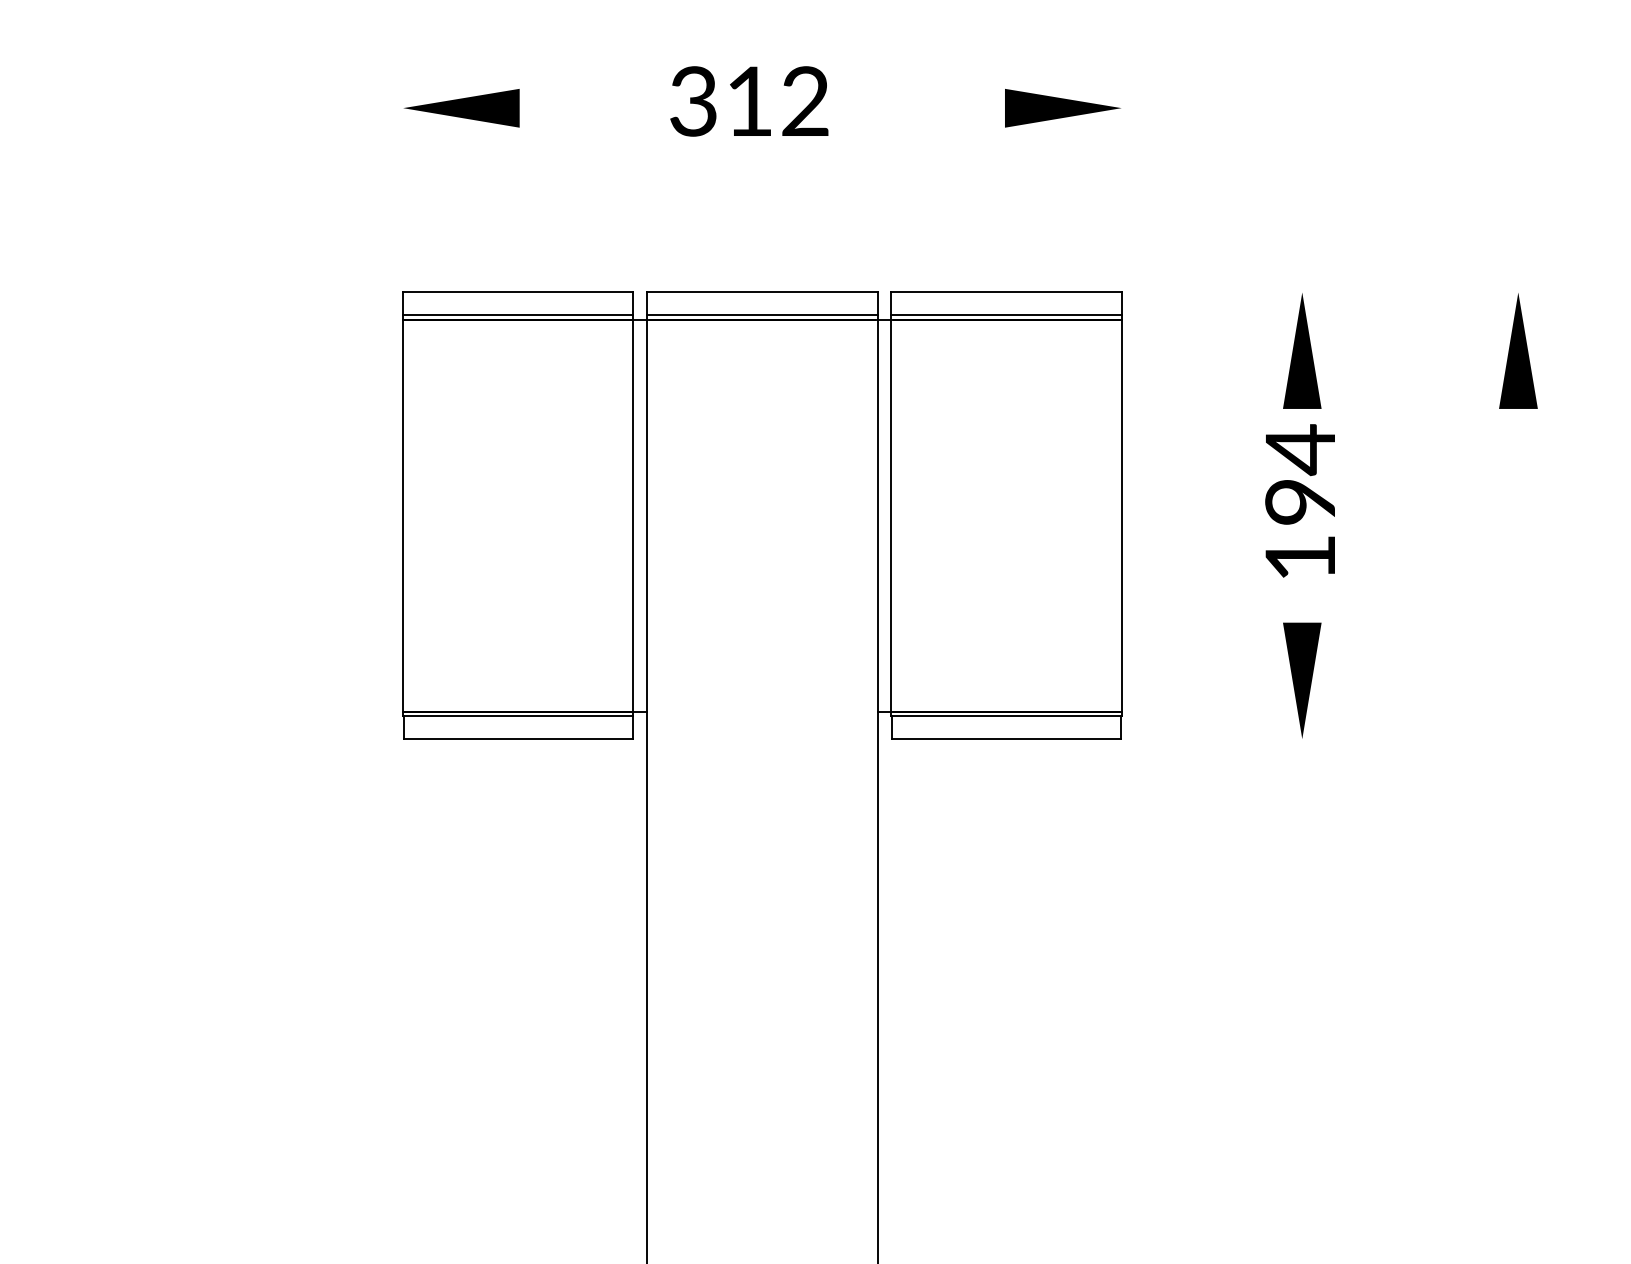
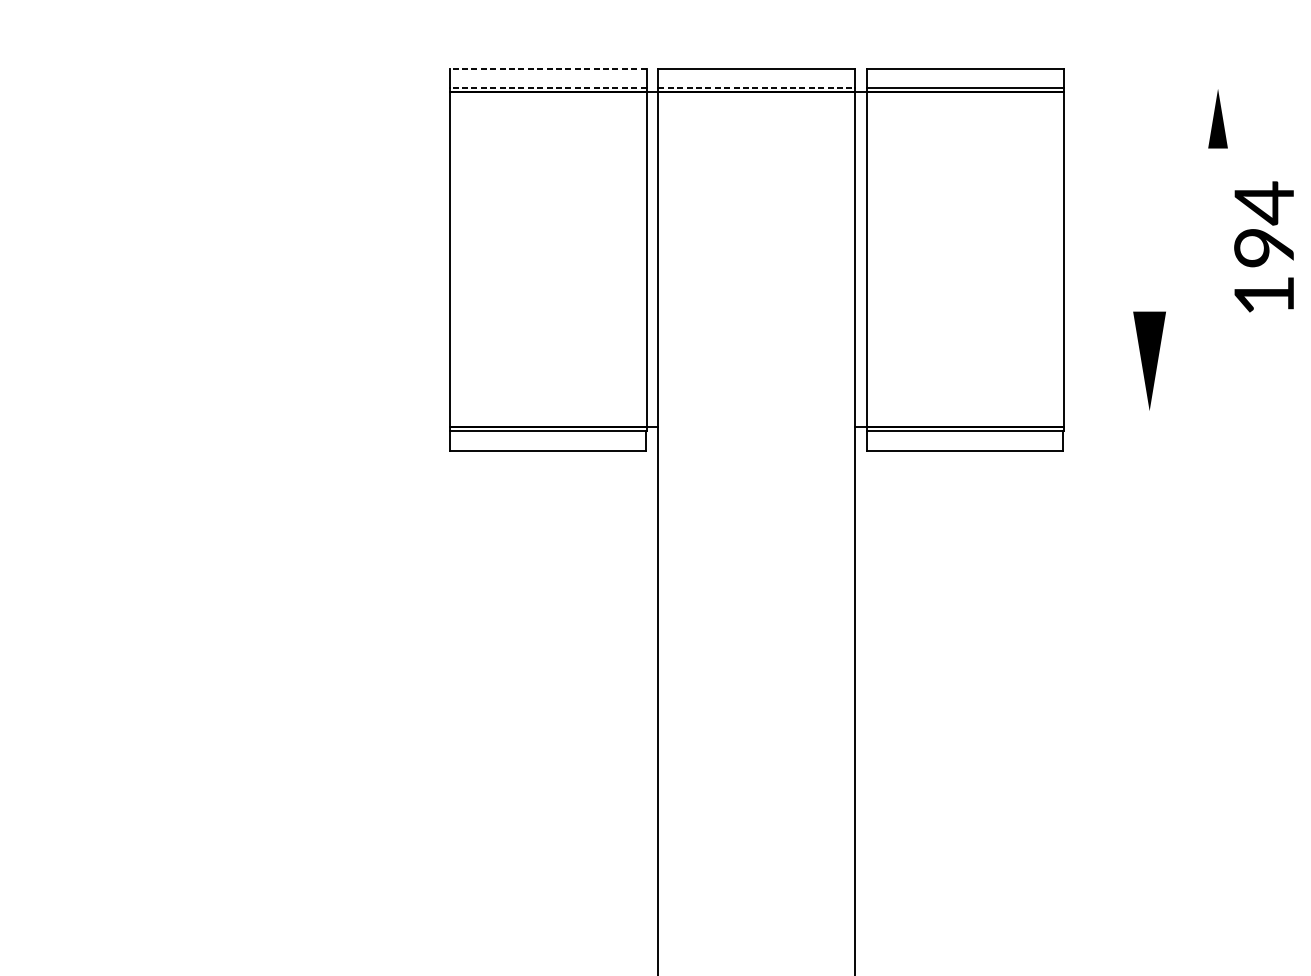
line: (517, 292) -> (547, 68), solid -> dashed
line: (517, 315) -> (547, 88), solid -> dashed
line: (762, 315) -> (756, 88), solid -> dashed
part: (1302, 350) -> (1218, 118), size x0.6
text: (1299, 500) -> (1263, 246), moved
part: (1302, 680) -> (1149, 361), moved

